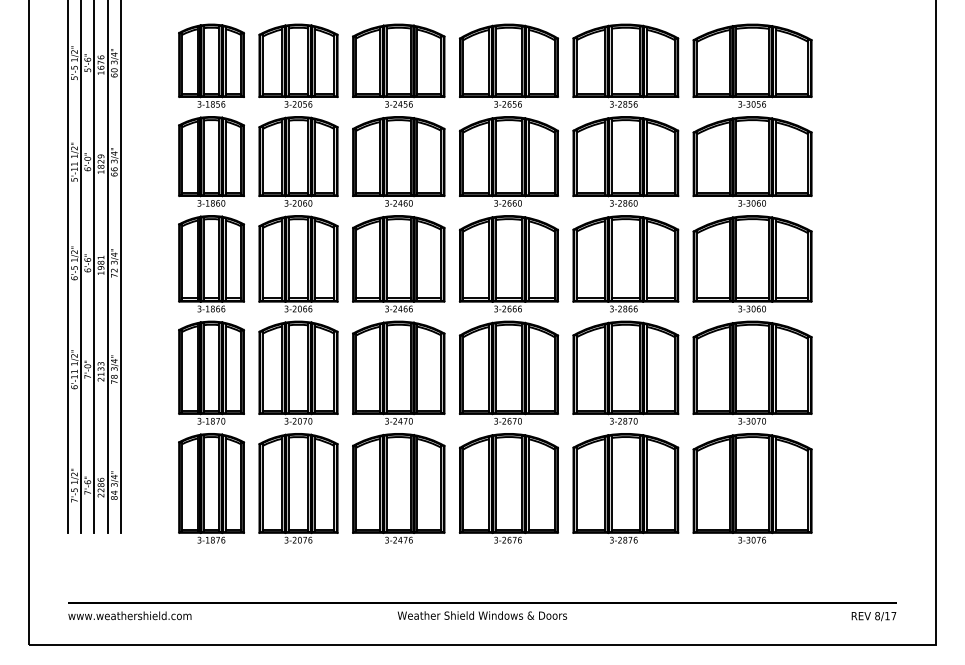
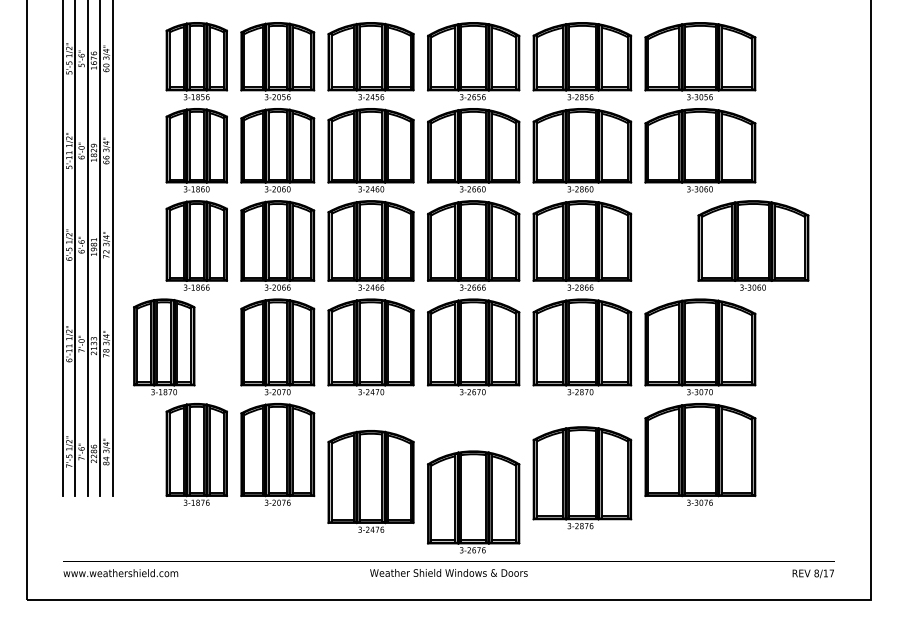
part: (752, 263) -> (753, 245), moved
part: (211, 372) -> (164, 346), moved
part: (398, 488) -> (370, 481), moved
part: (508, 488) -> (473, 502), moved
part: (625, 488) -> (582, 477), moved

